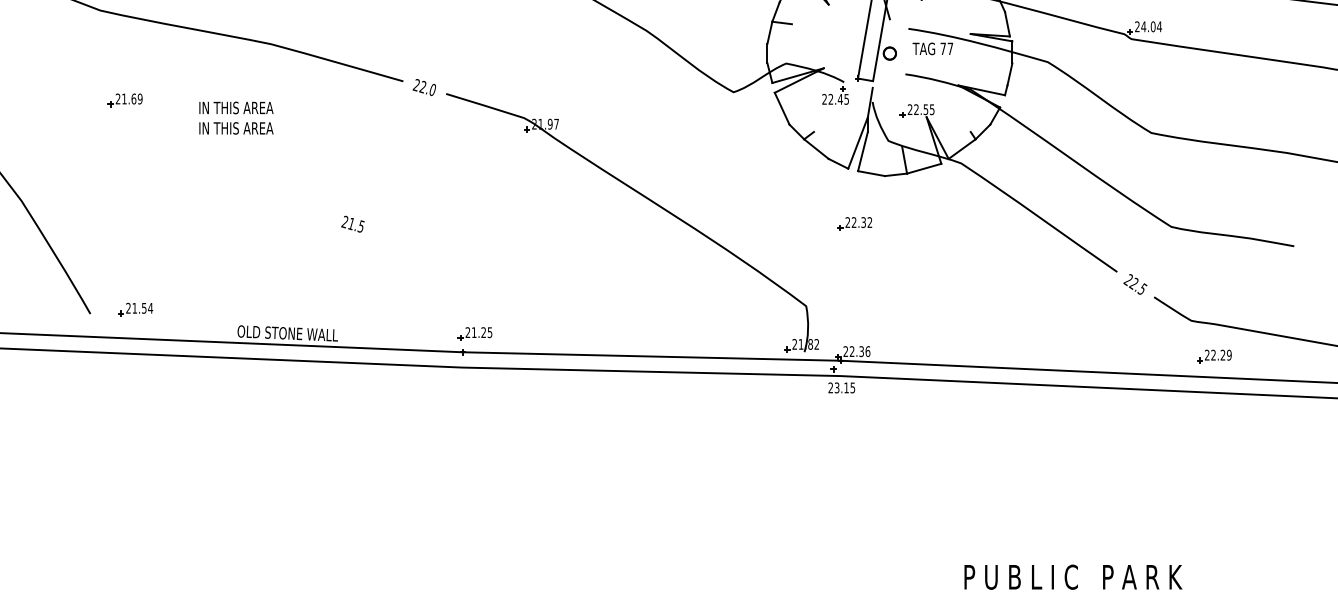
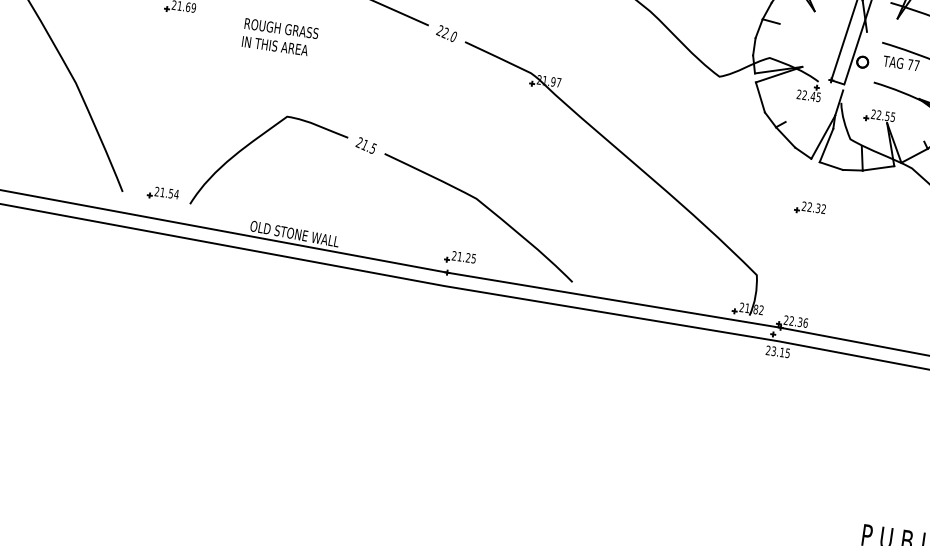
text: (241, 107) -> (282, 28), IN THIS AREA -> ROUGH GRASS
curve: (227, 238) -> (253, 142), added
curve: (495, 274) -> (485, 207), added

